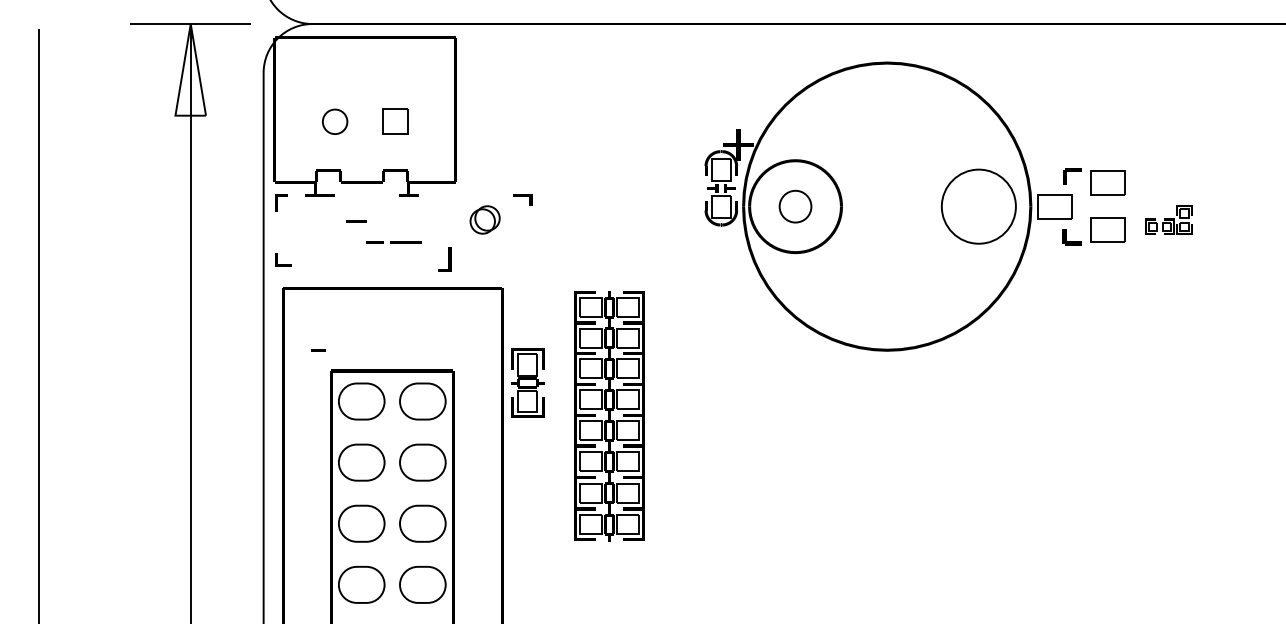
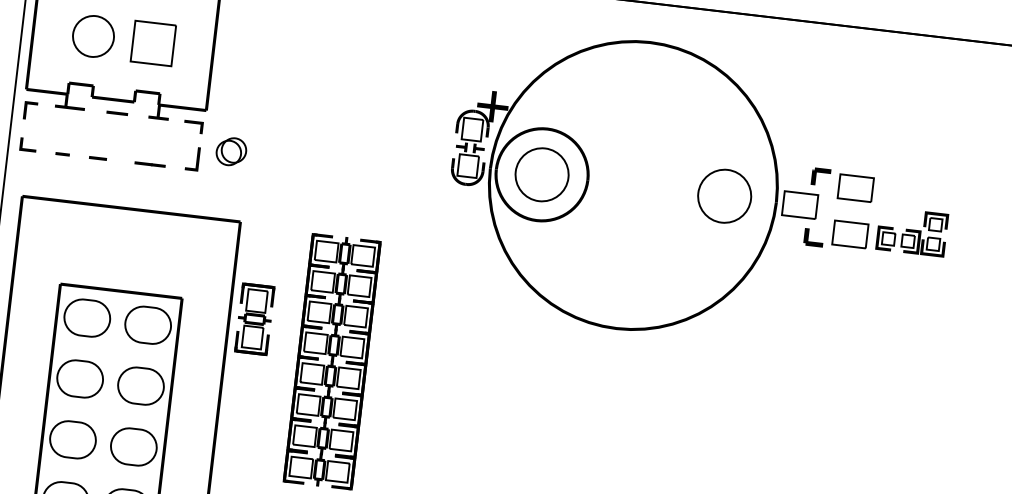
circle: (334, 121) -> (92, 36), size x1.67
part: (395, 121) -> (153, 43), size x1.67
line: (522, 196) -> (193, 123), moved
circle: (795, 206) -> (542, 174), size x1.67
circle: (978, 206) -> (724, 196), size x0.71
part: (1168, 219) -> (912, 231), size x1.43
line: (356, 221) -> (117, 113), moved
line: (374, 242) -> (97, 158), moved
line: (448, 259) -> (196, 159), moved
line: (283, 264) -> (28, 149), moved
line: (318, 350) -> (62, 154), moved

